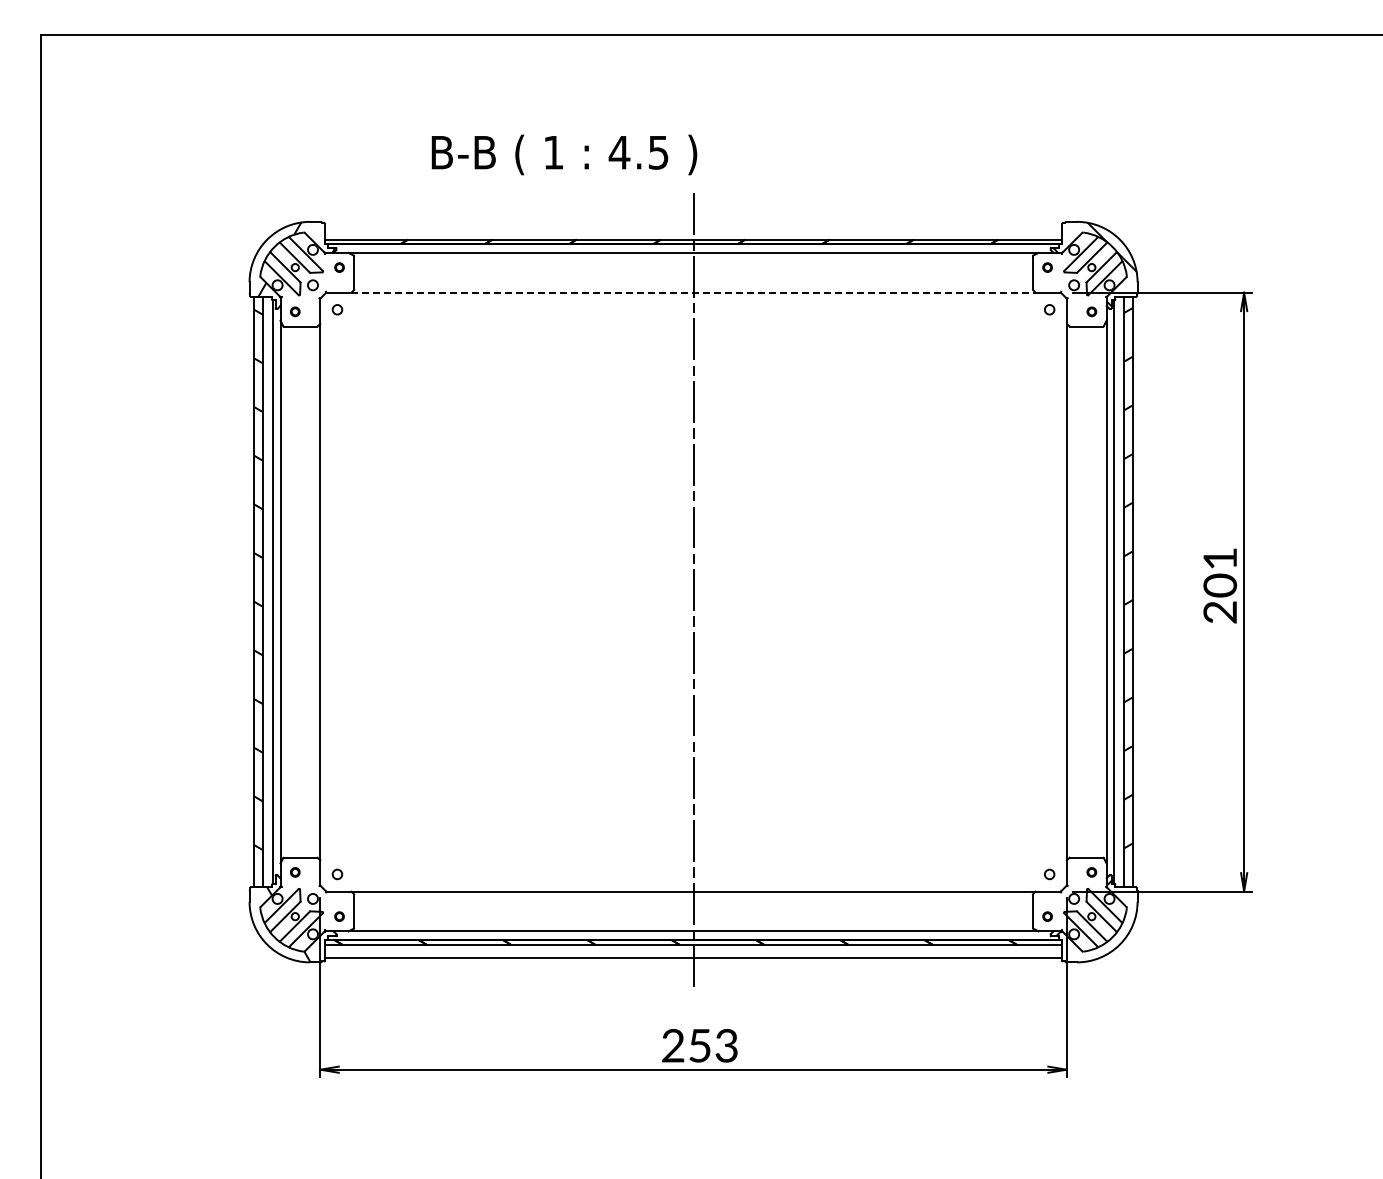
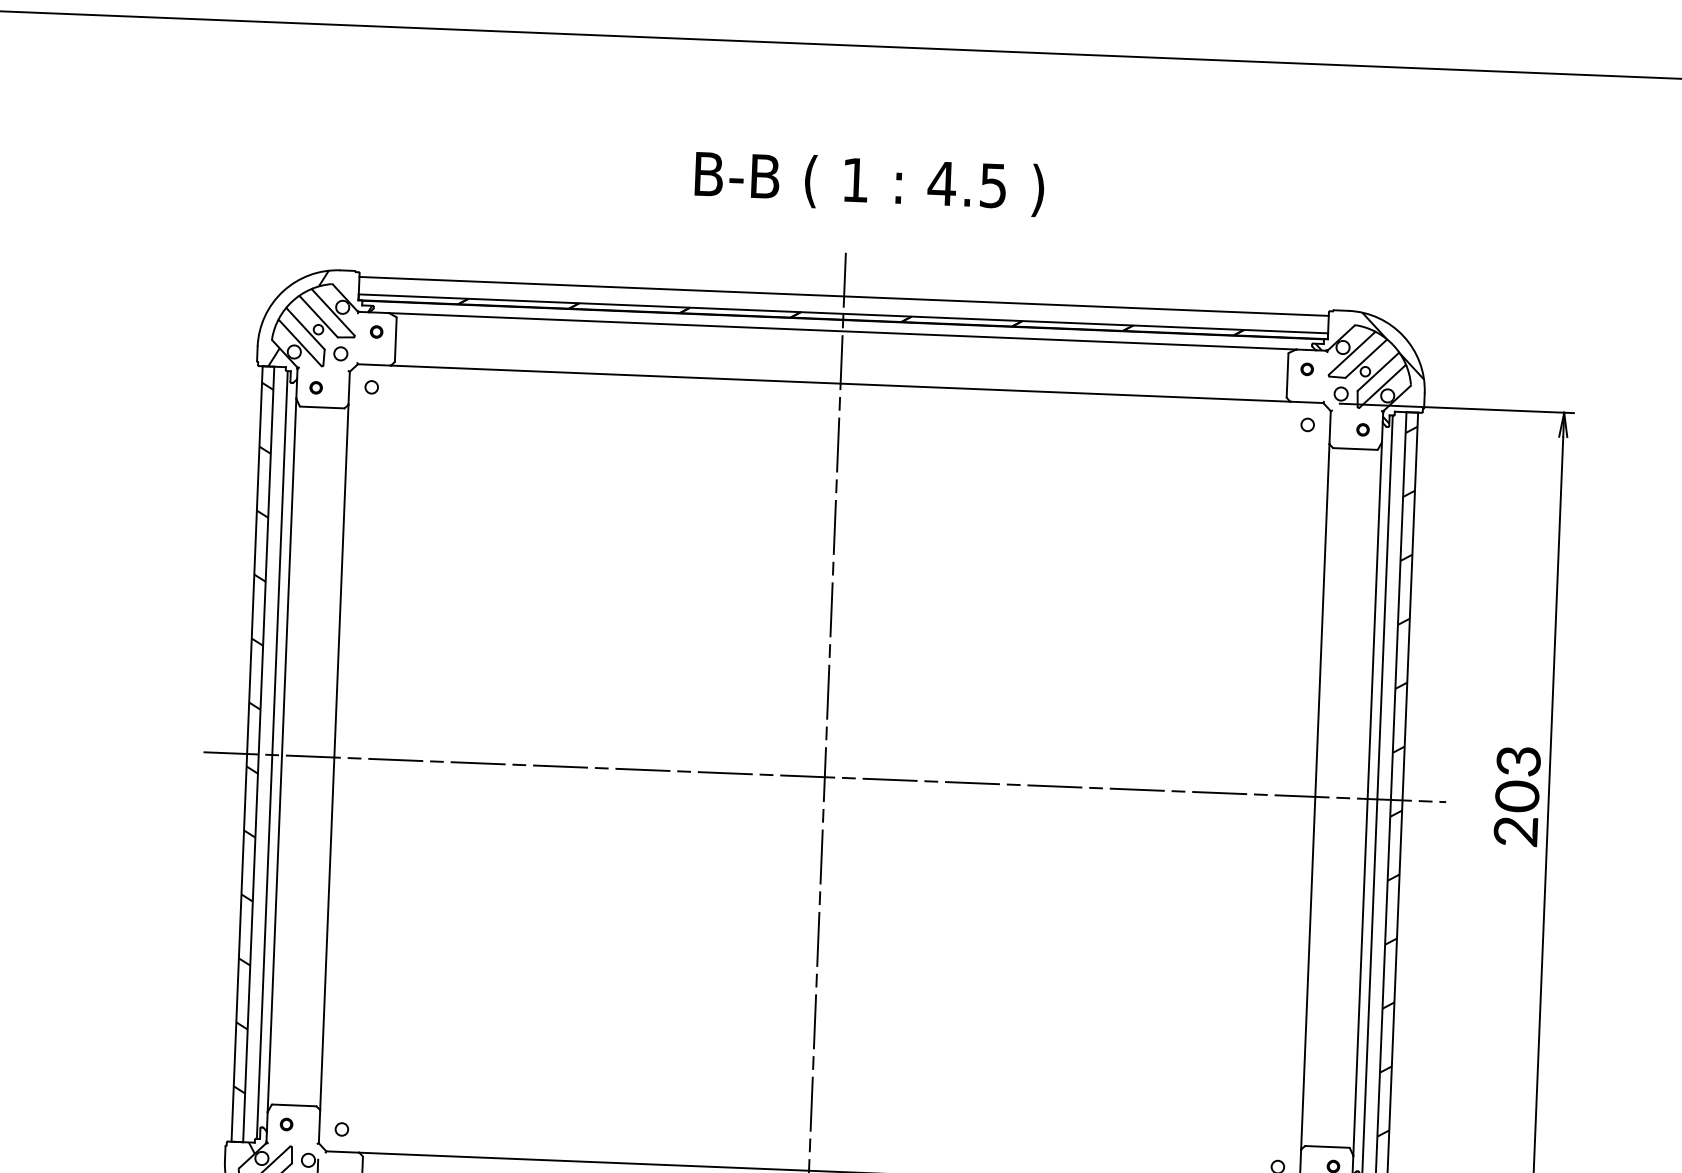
text: (564, 154) -> (869, 183), moved
line: (693, 226) -> (844, 296), added
line: (694, 292) -> (841, 383), dashed -> solid
text: (1220, 558) -> (1519, 760), 201 -> 203
line: (693, 592) -> (824, 777), added

